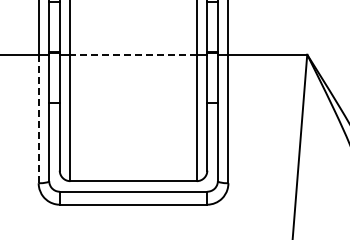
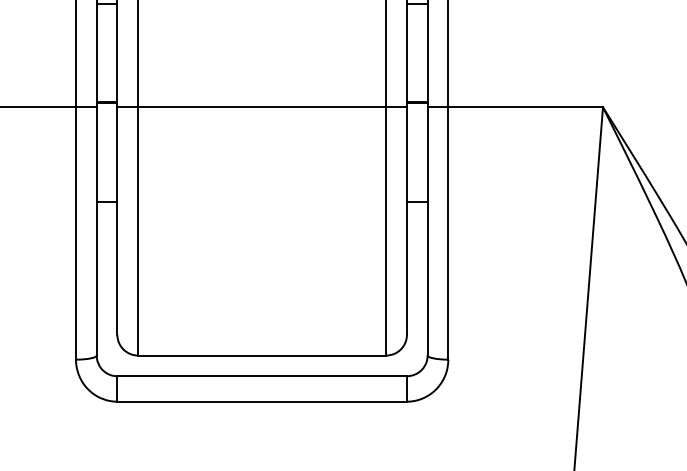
line: (133, 54) -> (262, 106), dashed -> solid
line: (38, 118) -> (75, 232), dashed -> solid

